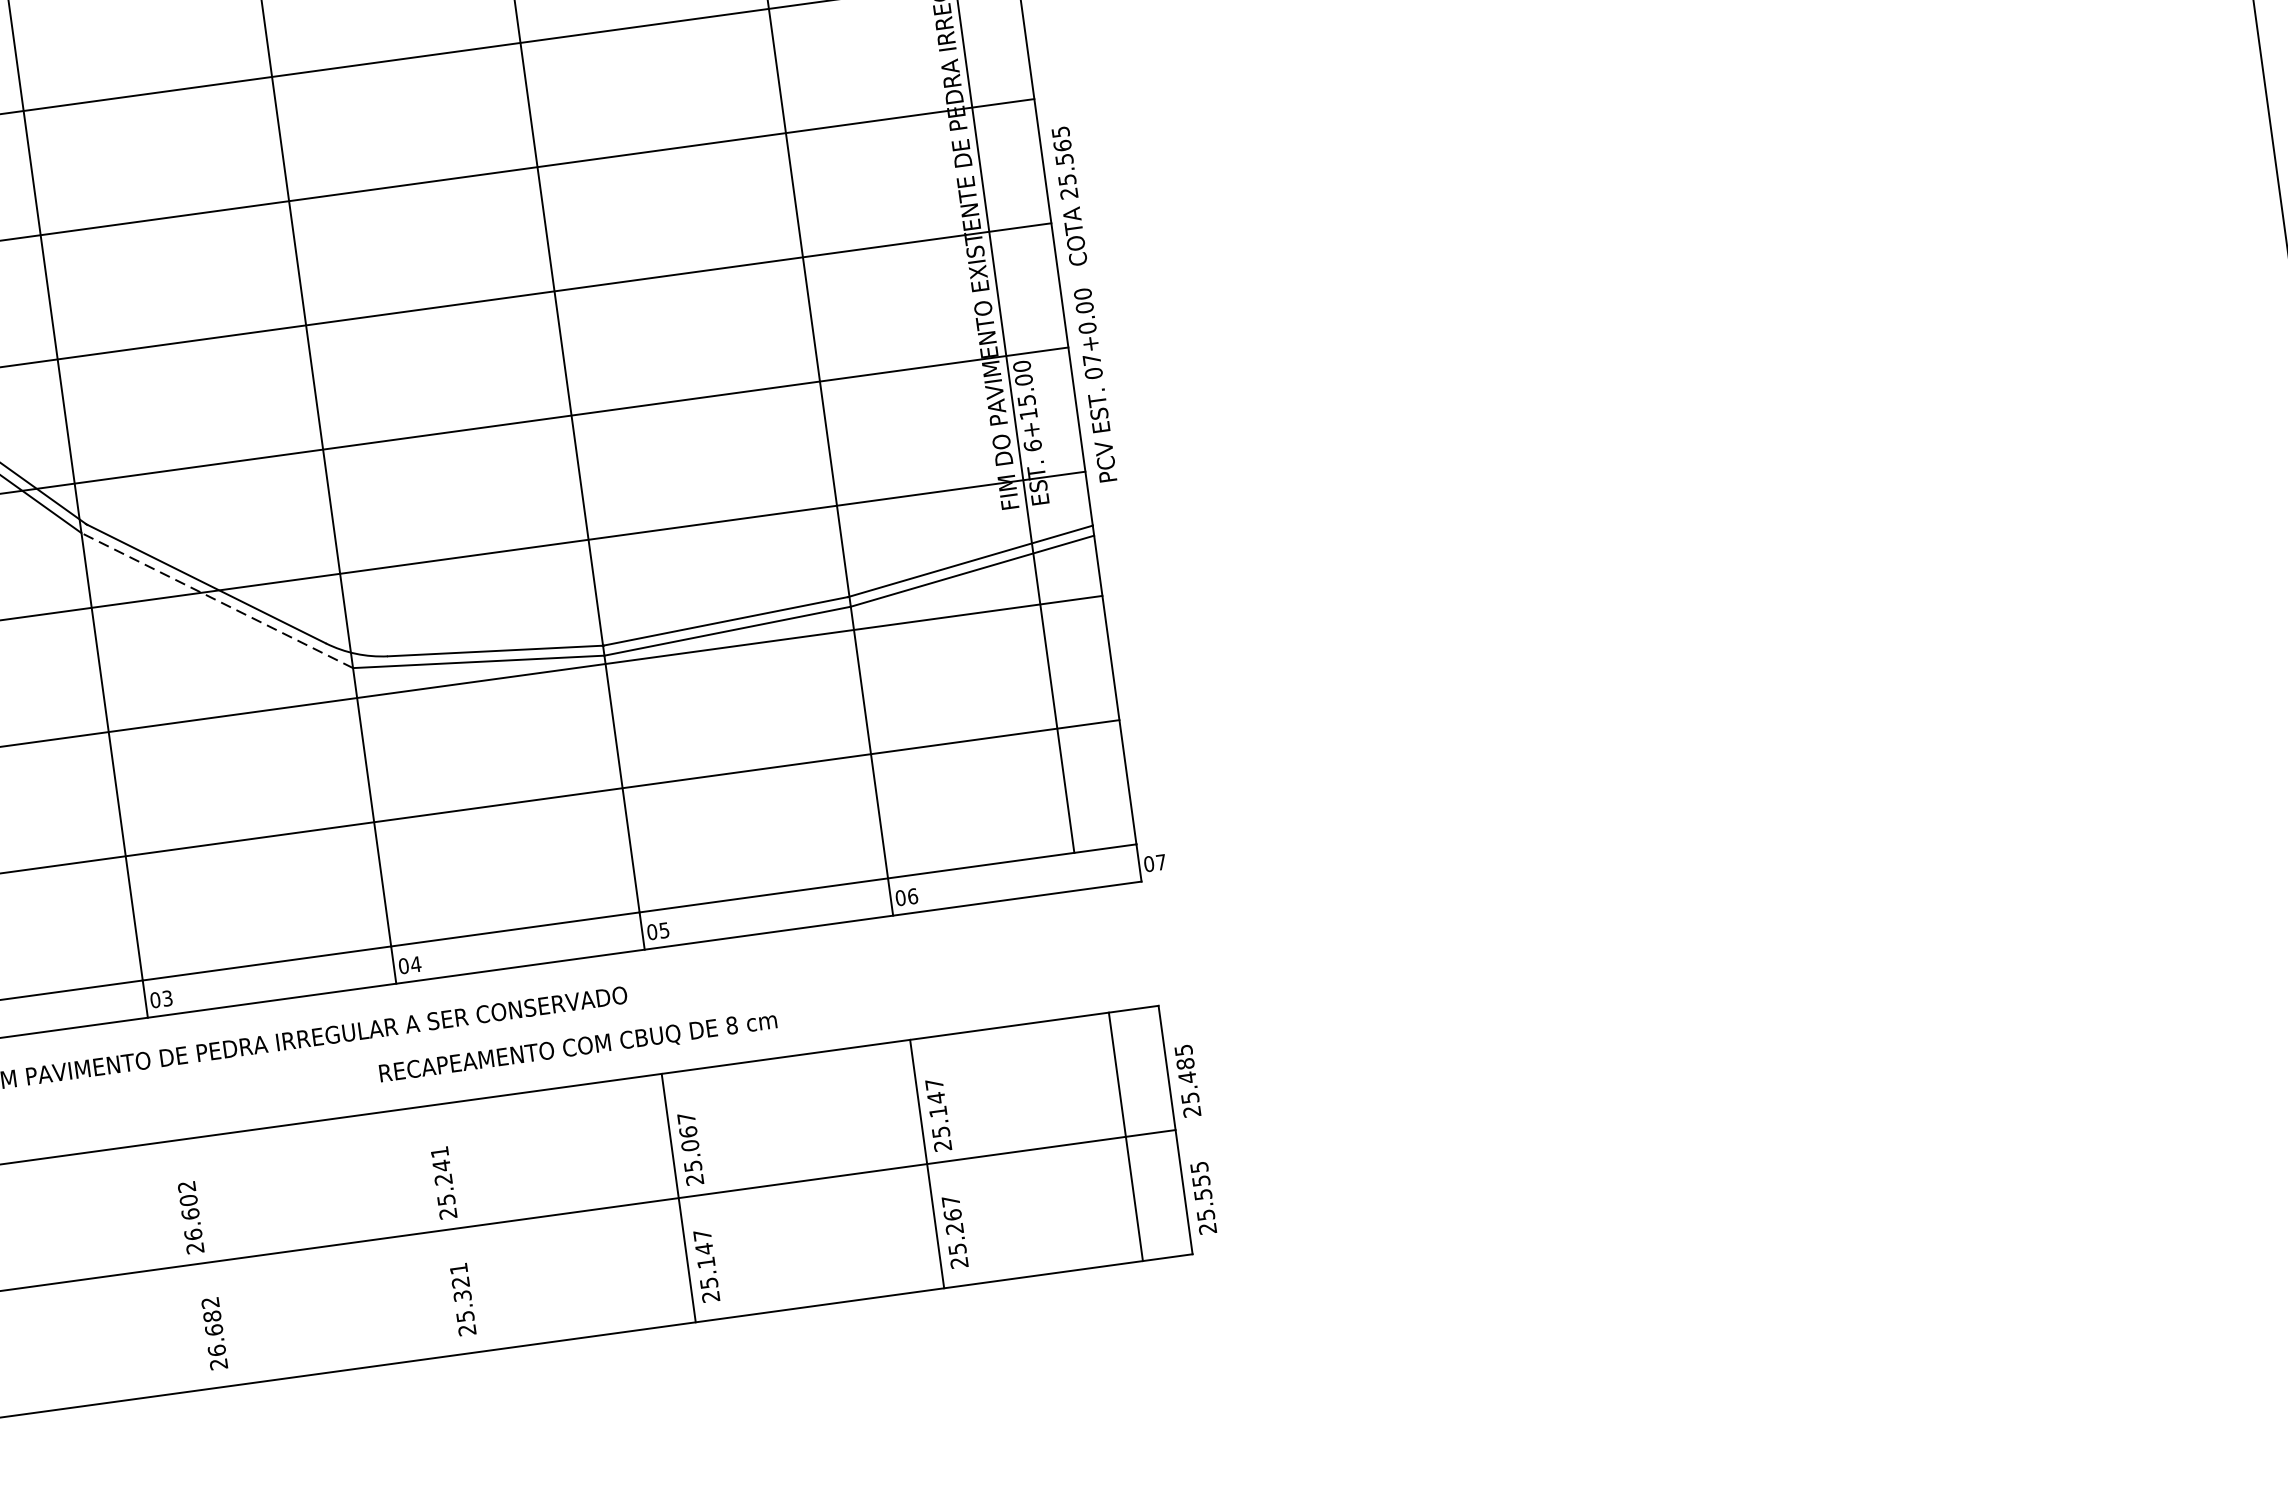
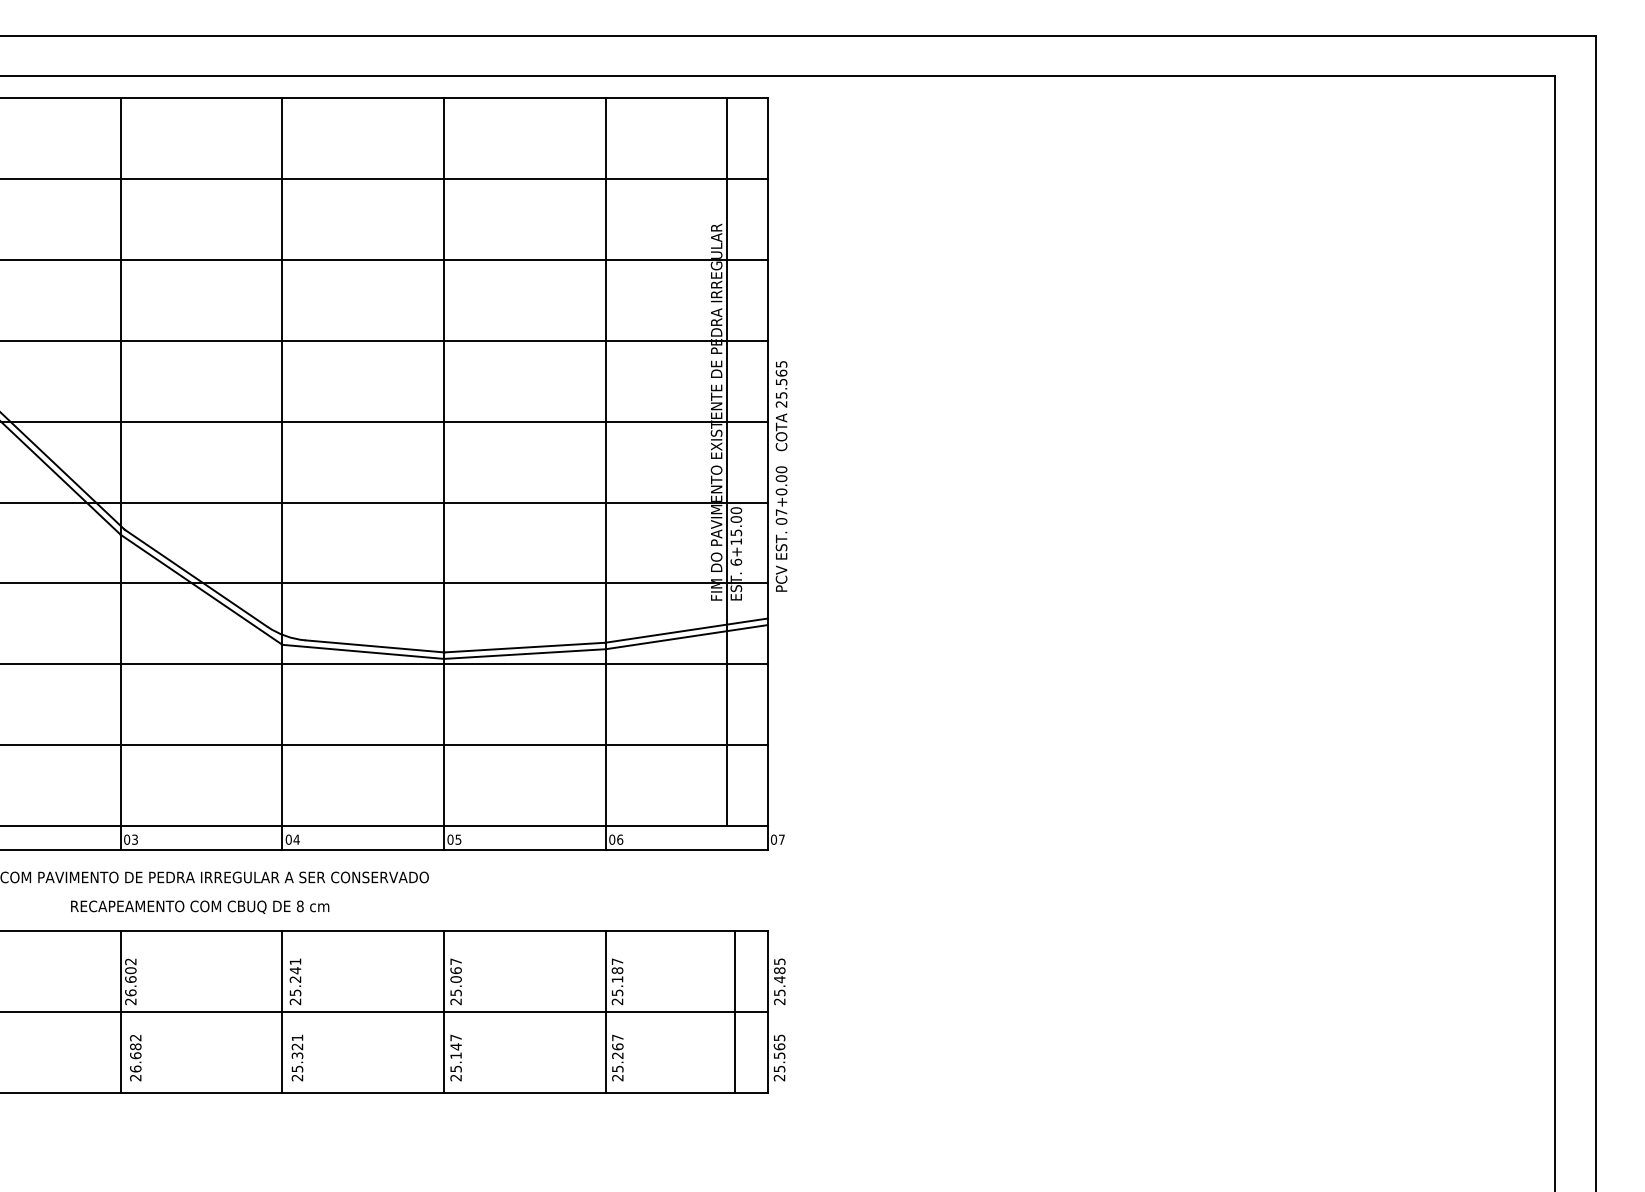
line: (217, 600) -> (201, 589), dashed -> solid
text: (578, 1046) -> (200, 906), moved
text: (936, 1097) -> (617, 970), 25.147 -> 25.187
text: (1201, 1180) -> (779, 1046), 25.555 -> 25.565
line: (430, 1231) -> (282, 1011), added
line: (181, 1265) -> (120, 1011), added

